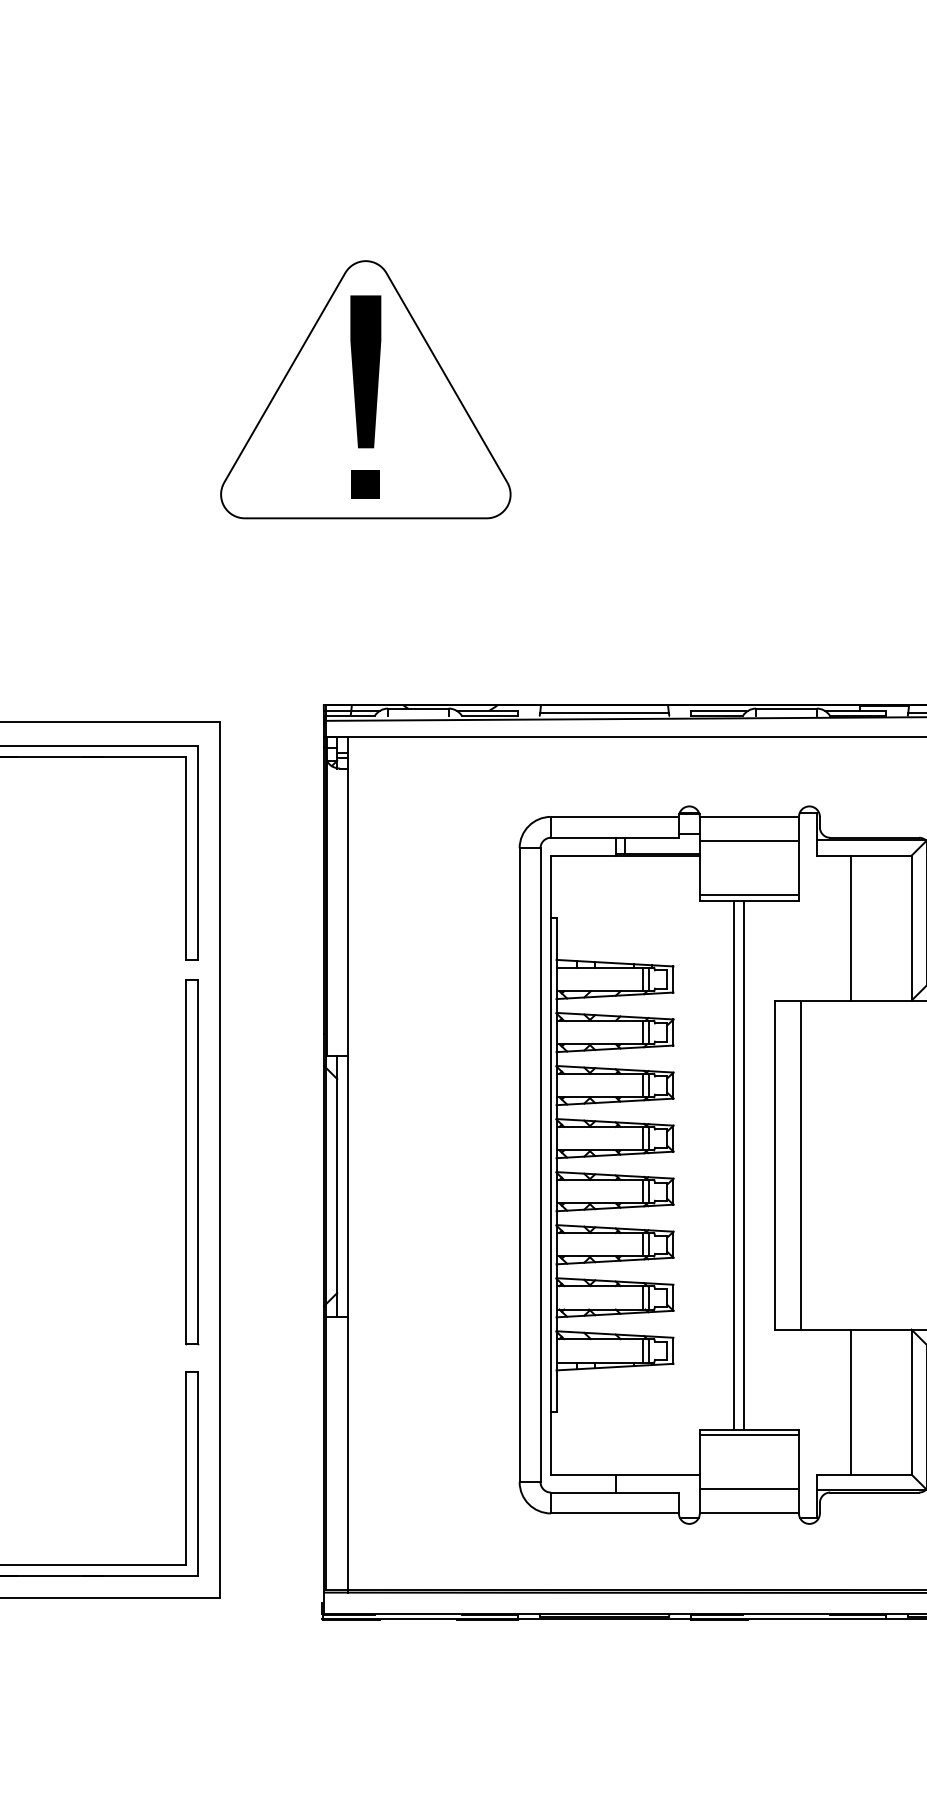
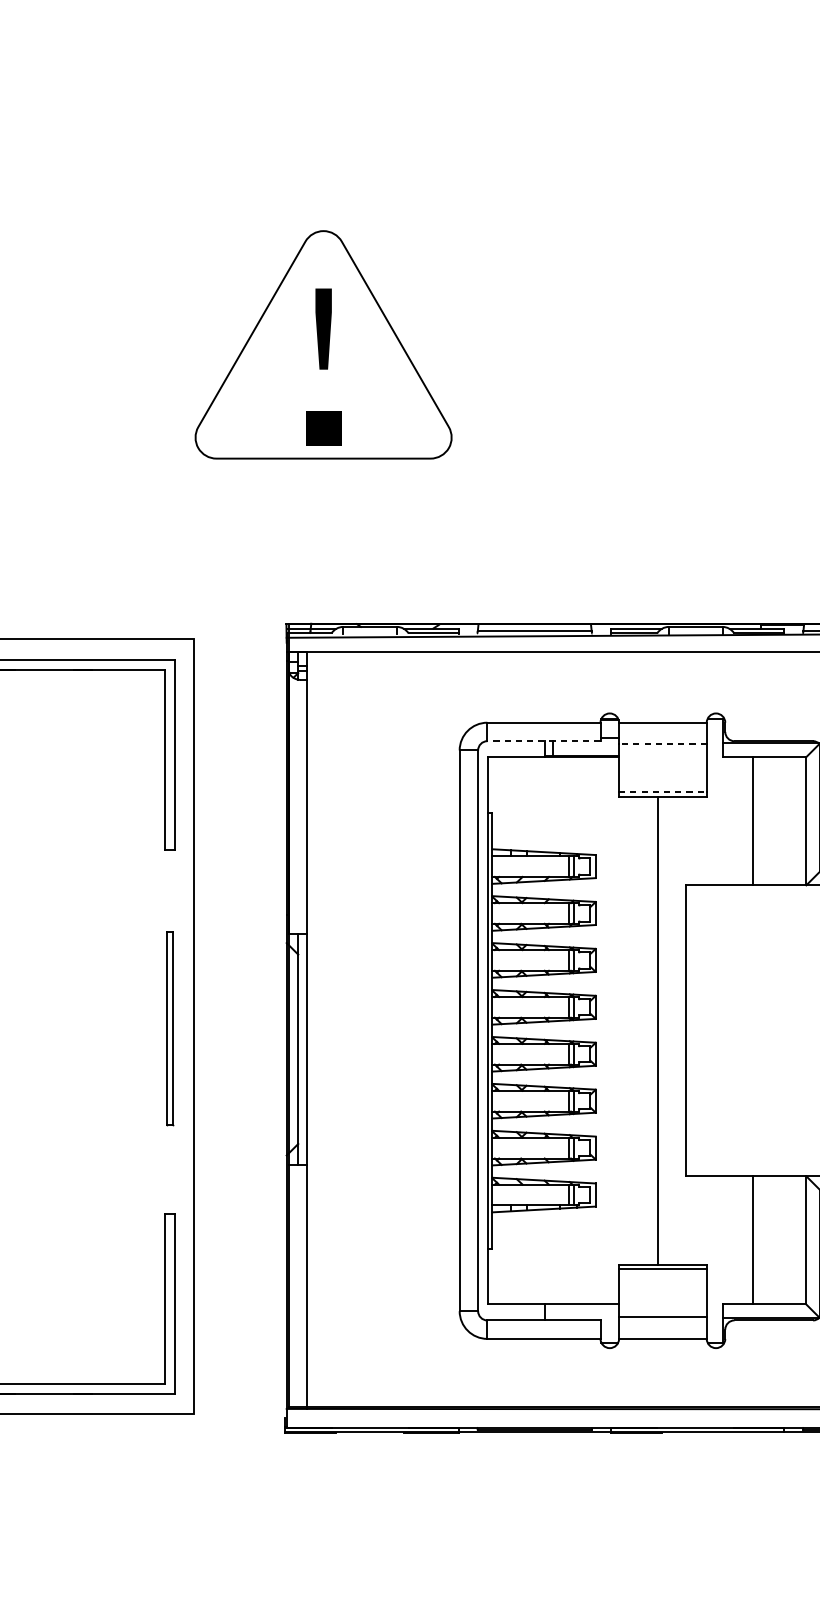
part: (365, 371) -> (323, 328), size x0.6
part: (365, 484) -> (323, 428), size x1.4
line: (614, 837) -> (543, 740), solid -> dashed
line: (749, 841) -> (662, 744), solid -> dashed
line: (749, 895) -> (662, 792), solid -> dashed
part: (192, 1162) -> (170, 1028), size x0.6
line: (733, 1164) -> (648, 1030), removed
line: (801, 1164) -> (708, 1030), removed

